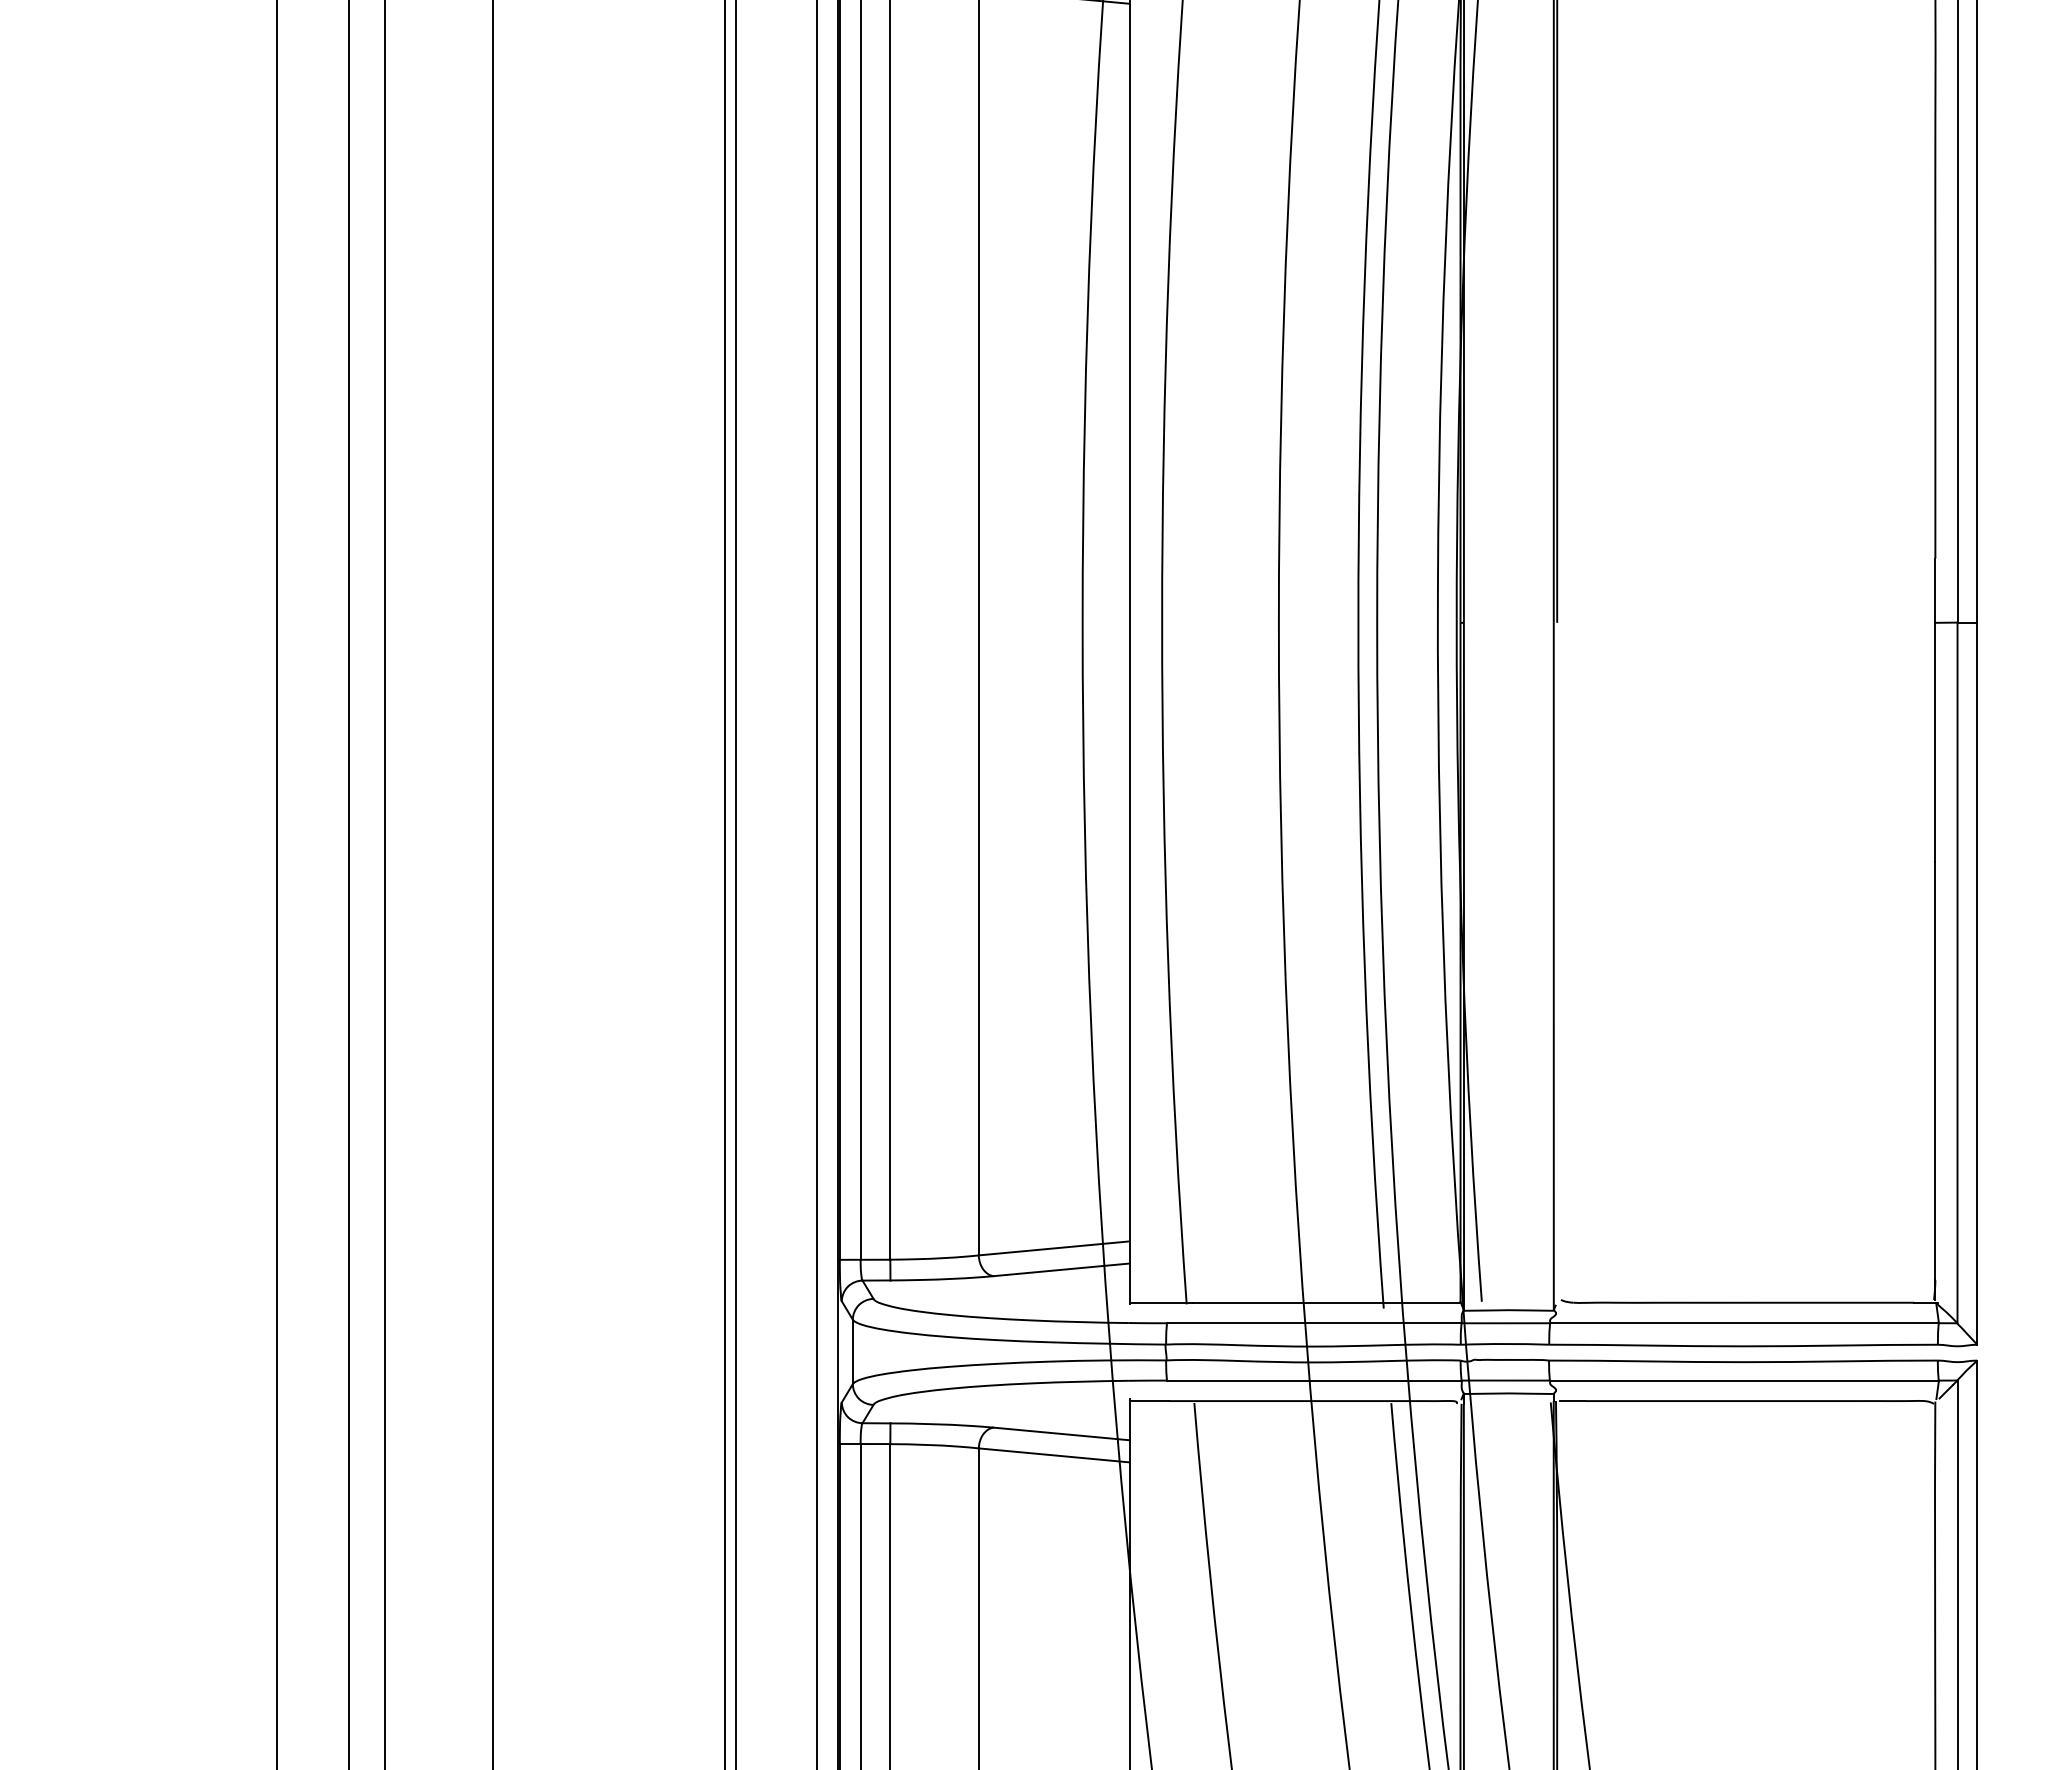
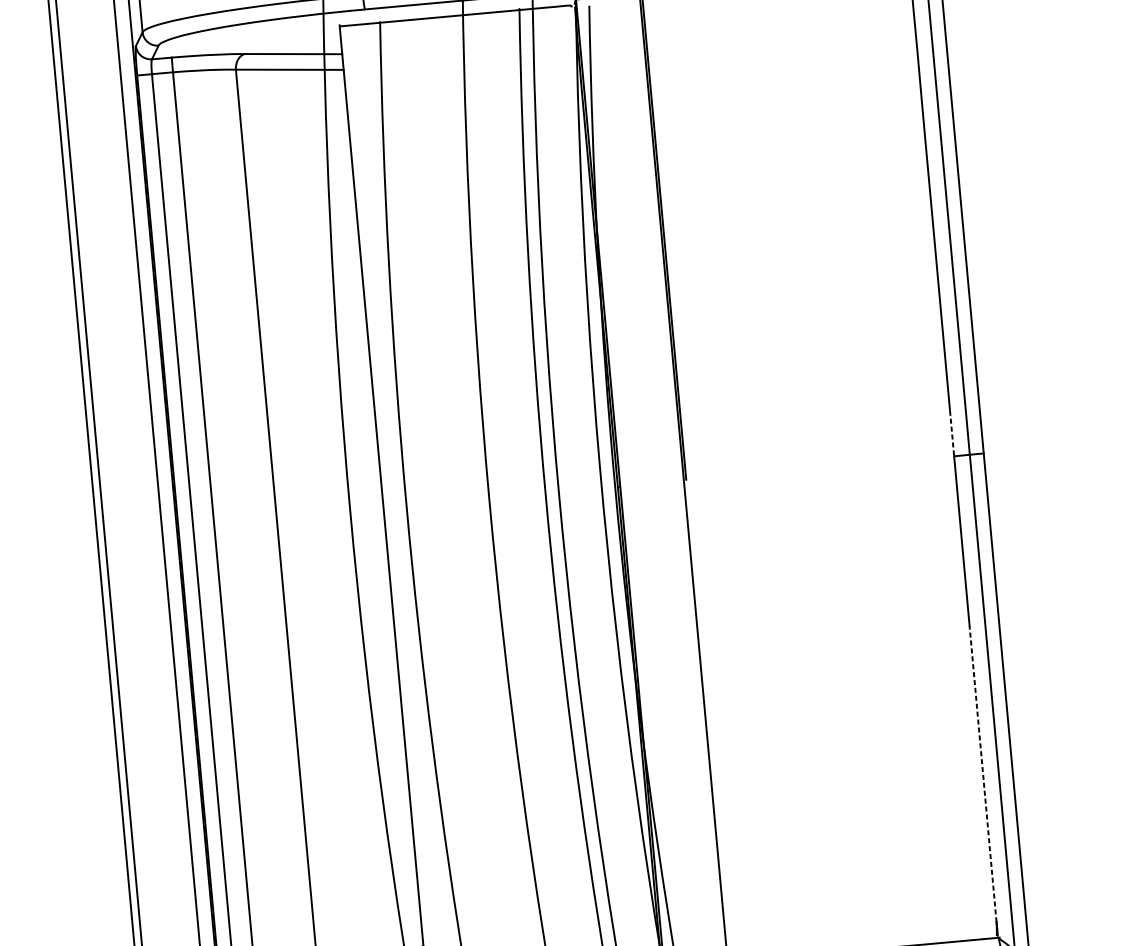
line: (1935, 591) -> (952, 434), solid -> dashed
line: (1935, 1071) -> (983, 774), solid -> dashed

